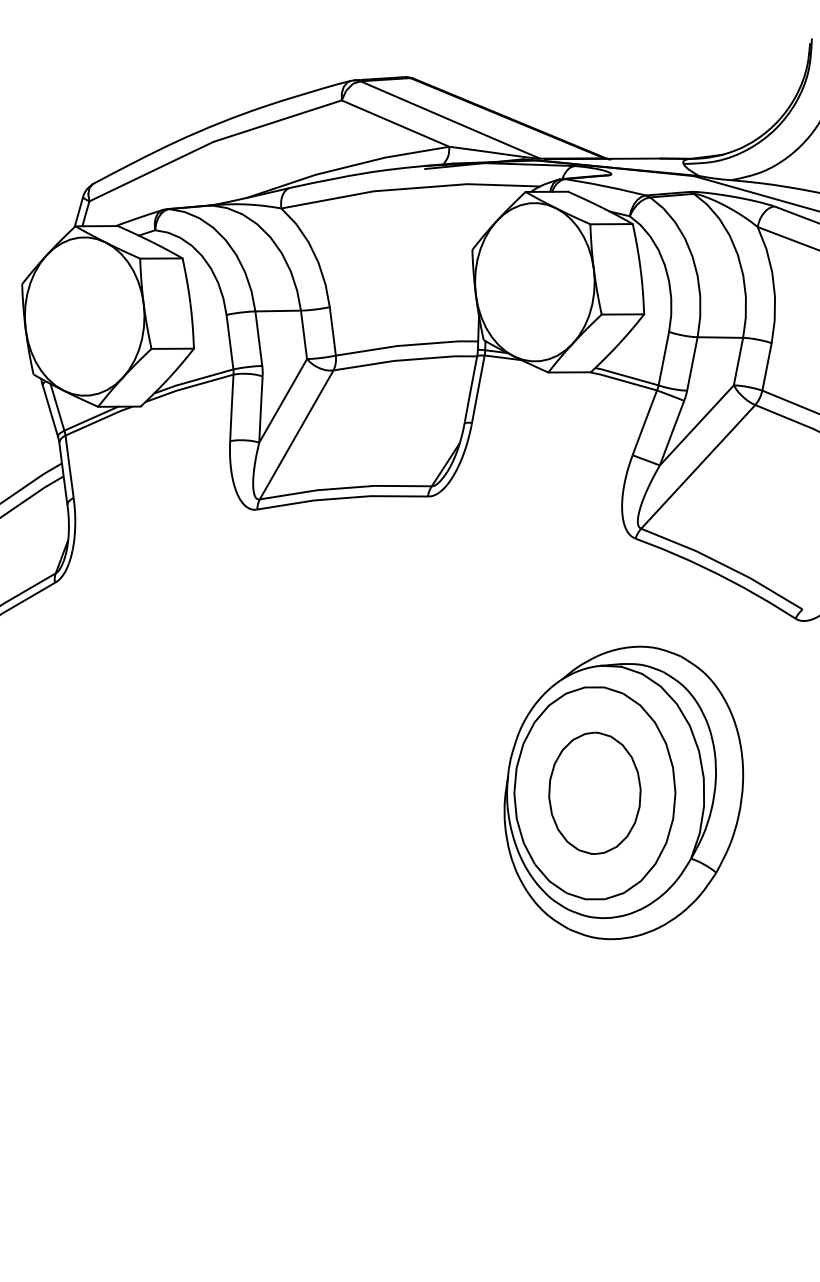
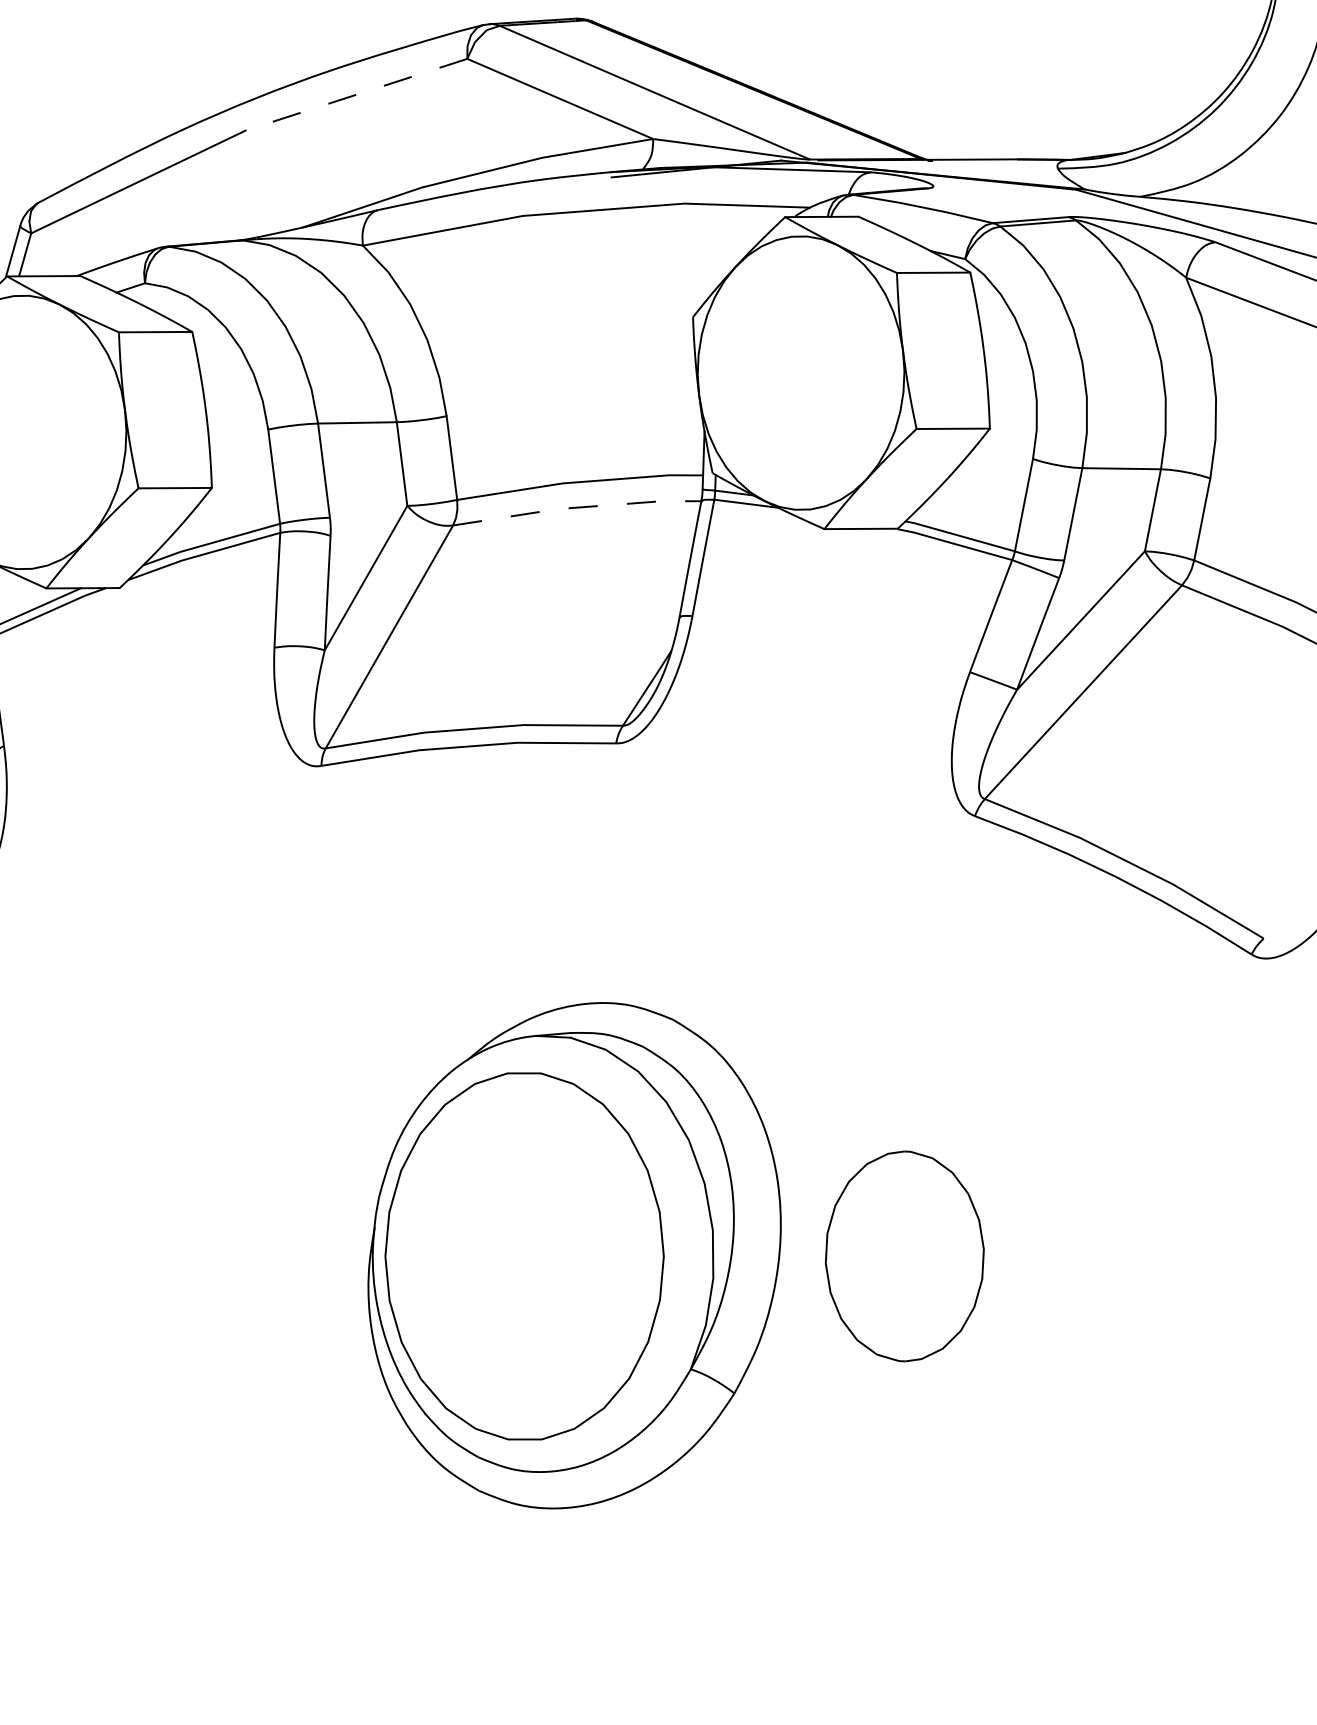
line: (277, 121) -> (356, 95), solid -> dashed
line: (405, 360) -> (577, 508), solid -> dashed
part: (623, 792) -> (574, 1254), moved

